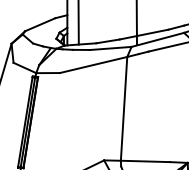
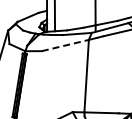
line: (93, 64) -> (65, 45), solid -> dashed

